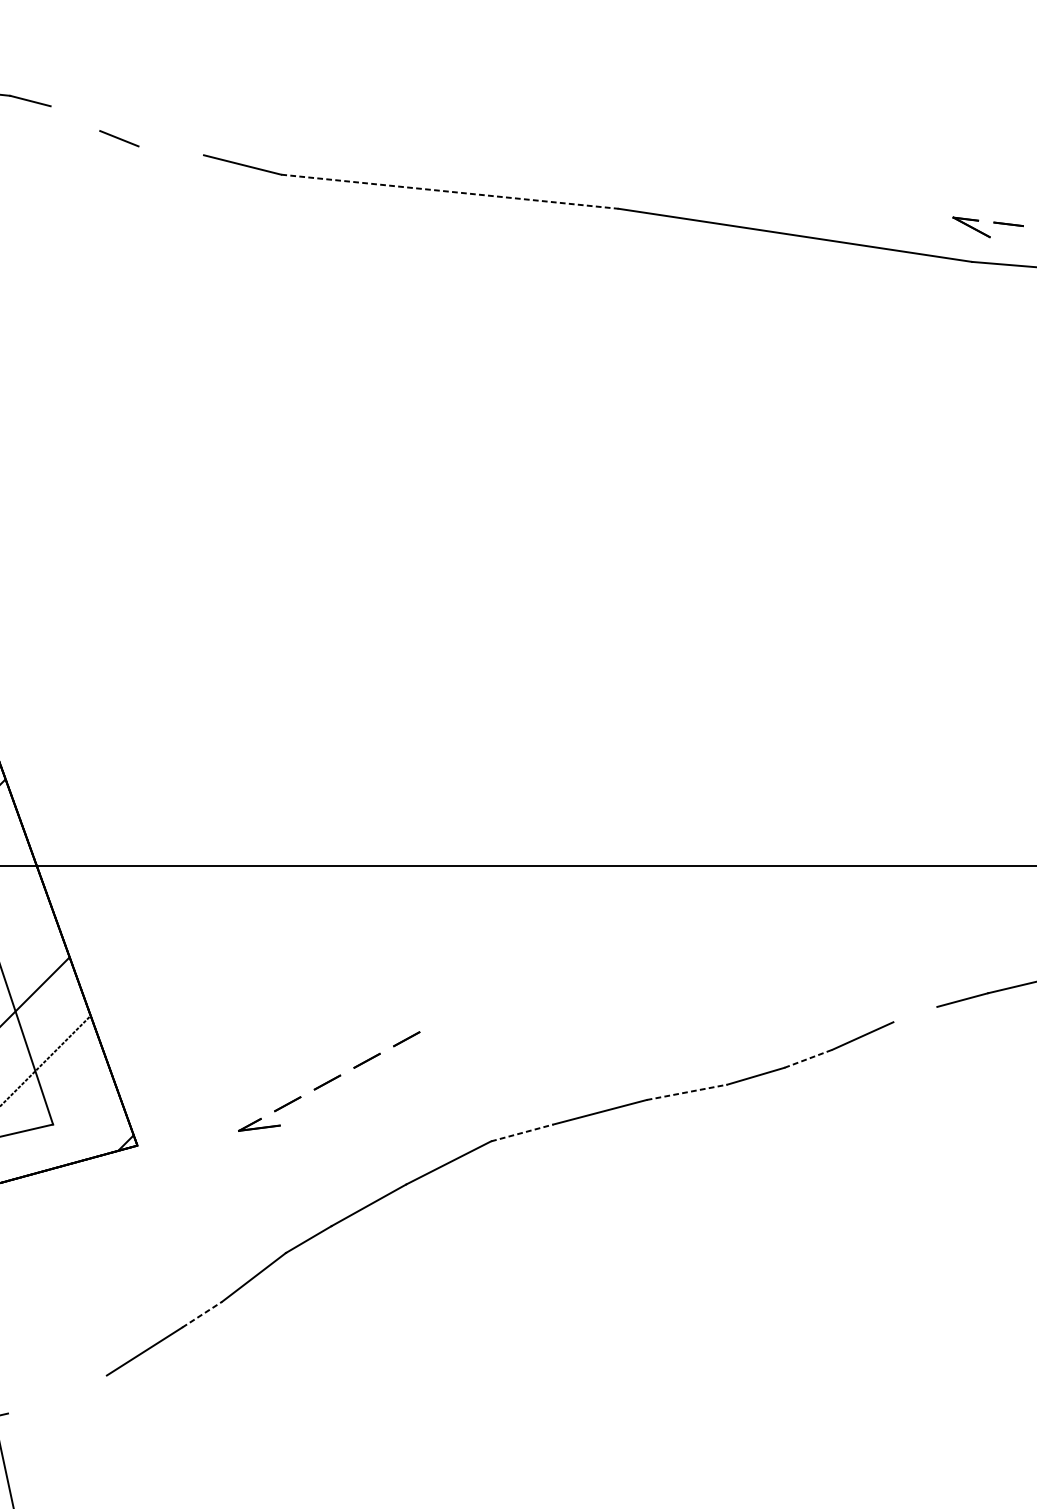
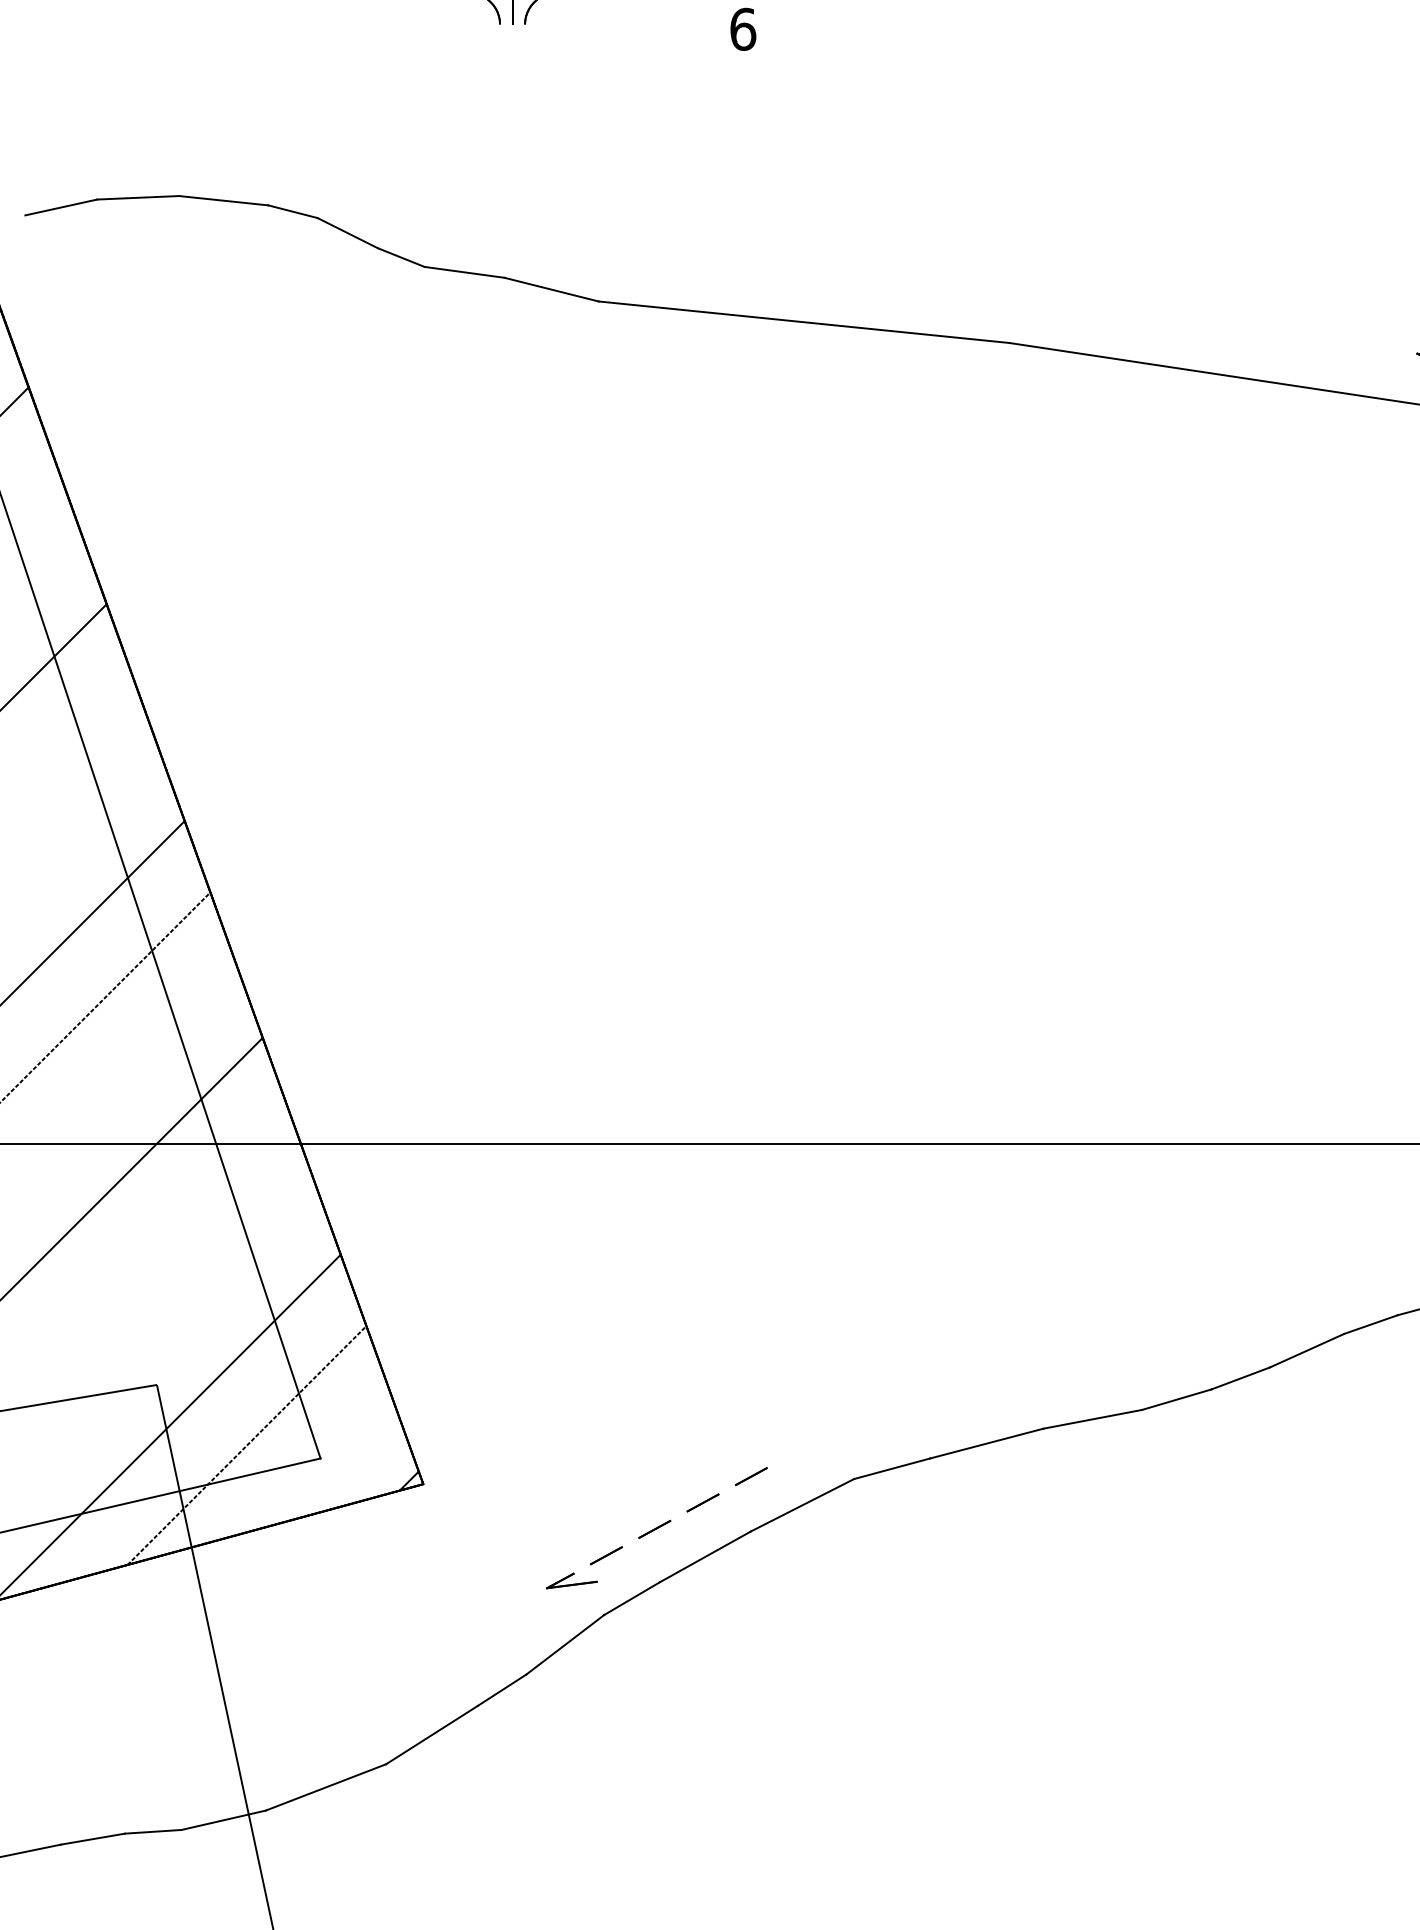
line: (75, 118) -> (347, 233), added
line: (171, 150) -> (464, 271), added
line: (450, 191) -> (804, 322), dashed -> solid
line: (914, 1014) -> (1370, 1324), added
line: (809, 1058) -> (1241, 1378), dashed -> solid
part: (328, 1081) -> (656, 1528), moved
line: (687, 1092) -> (1093, 1419), dashed -> solid
line: (522, 1132) -> (892, 1468), dashed -> solid
line: (202, 1314) -> (502, 1690), dashed -> solid
line: (57, 1394) -> (325, 1787), added

